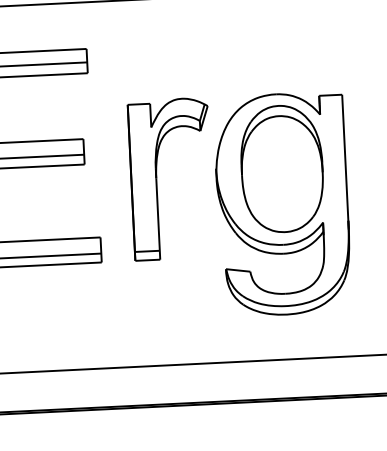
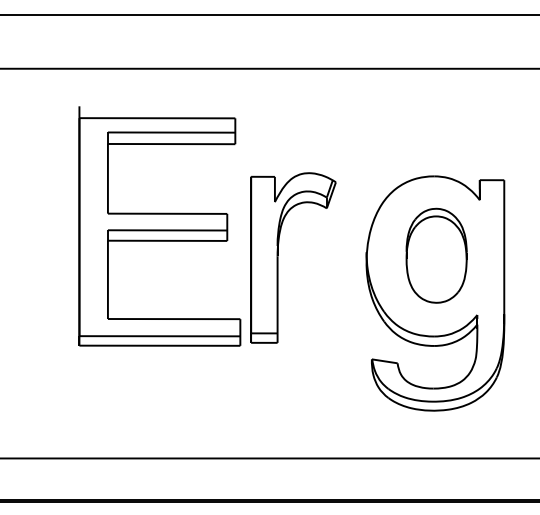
part: (281, 168) -> (436, 255), size x0.7
part: (157, 179) -> (278, 257), moved

